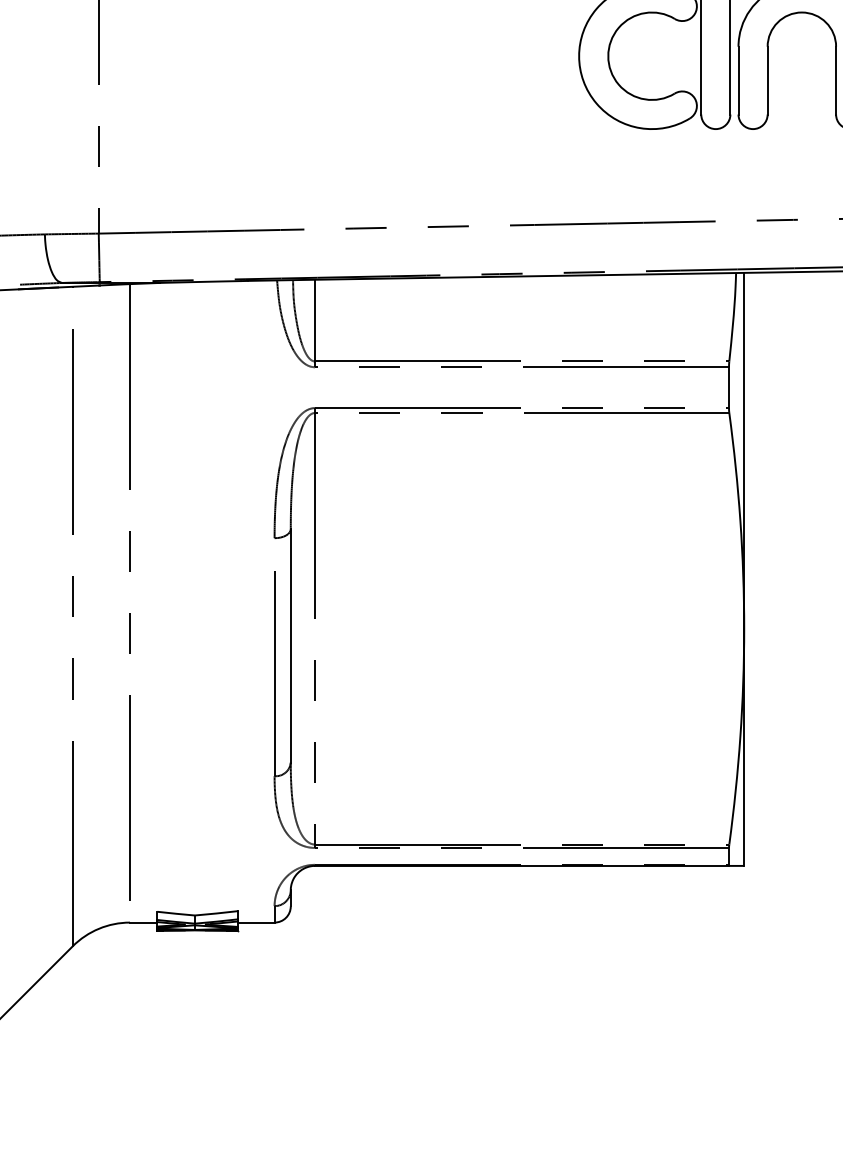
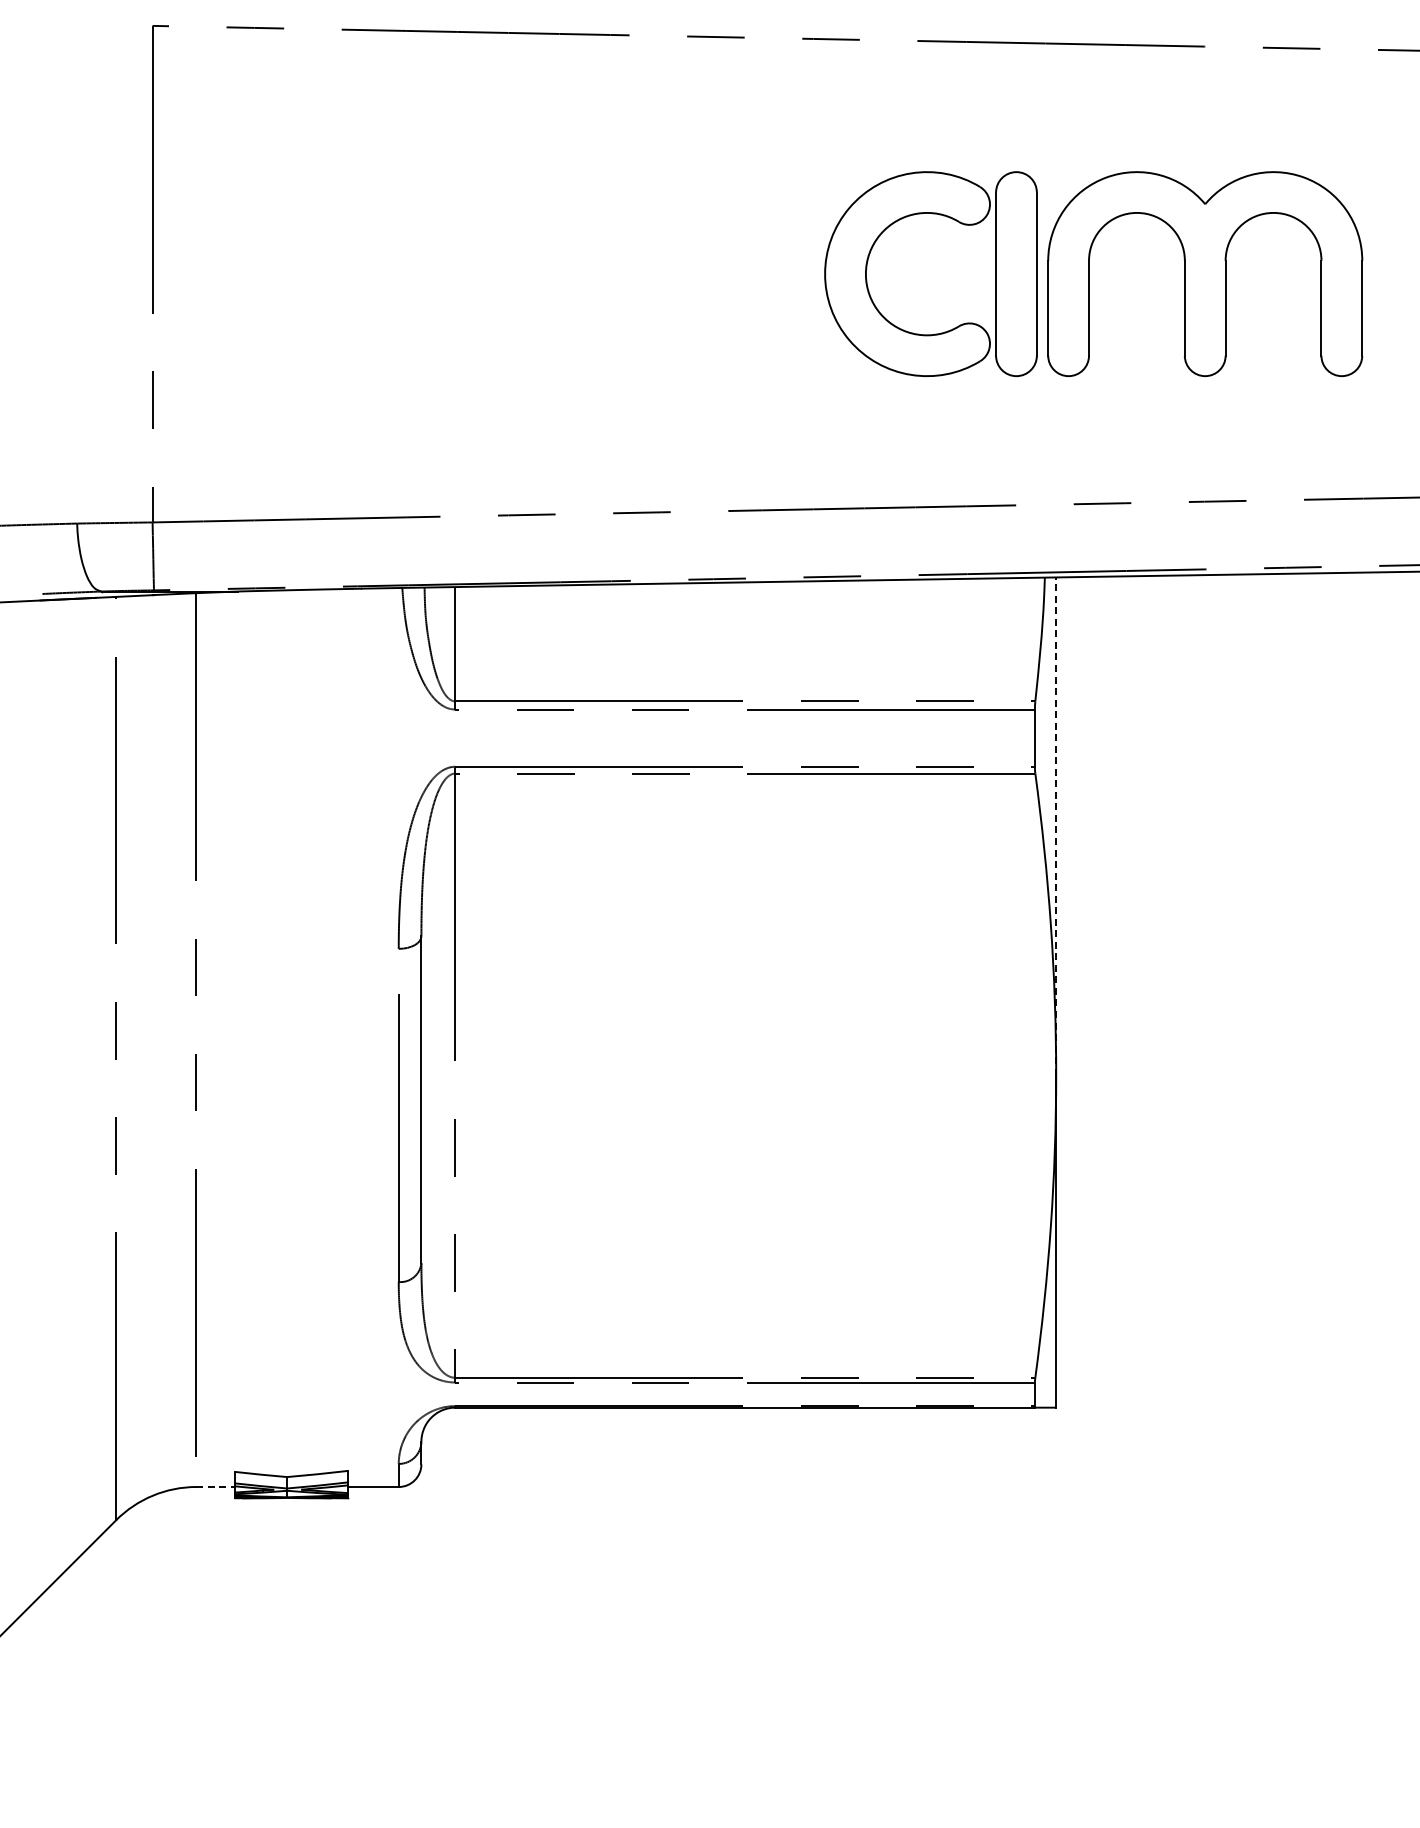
line: (744, 450) -> (1056, 826), solid -> dashed
line: (144, 922) -> (216, 1487), solid -> dashed

